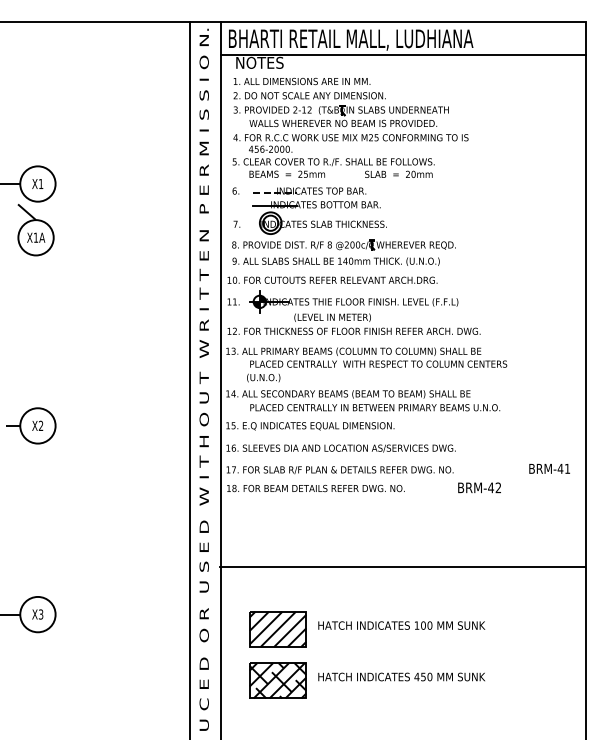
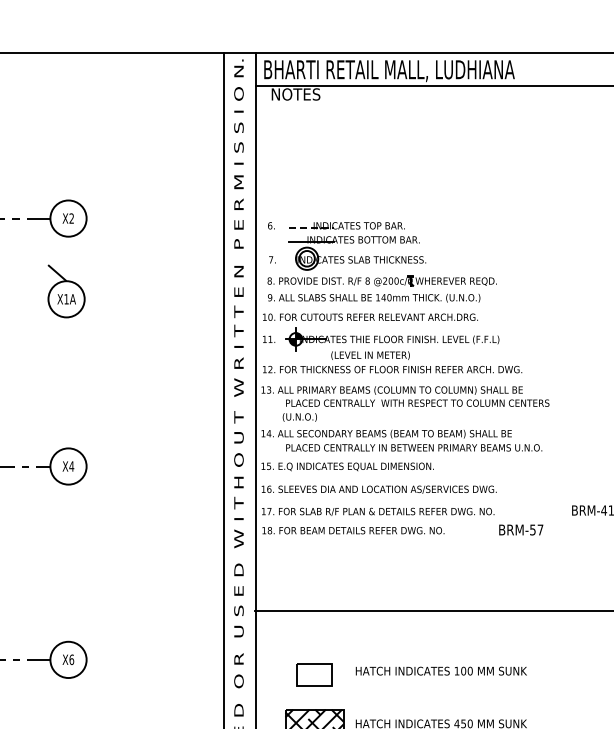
part: (350, 127) -> (388, 160), removed
text: (40, 183) -> (71, 218), X1 -> X2
part: (35, 230) -> (66, 291), moved
text: (40, 425) -> (71, 466), X2 -> X4
text: (494, 487) -> (536, 529), BRM-42 -> BRM-57
text: (40, 614) -> (71, 659), X3 -> X6
part: (277, 629) -> (314, 675), size x0.6

